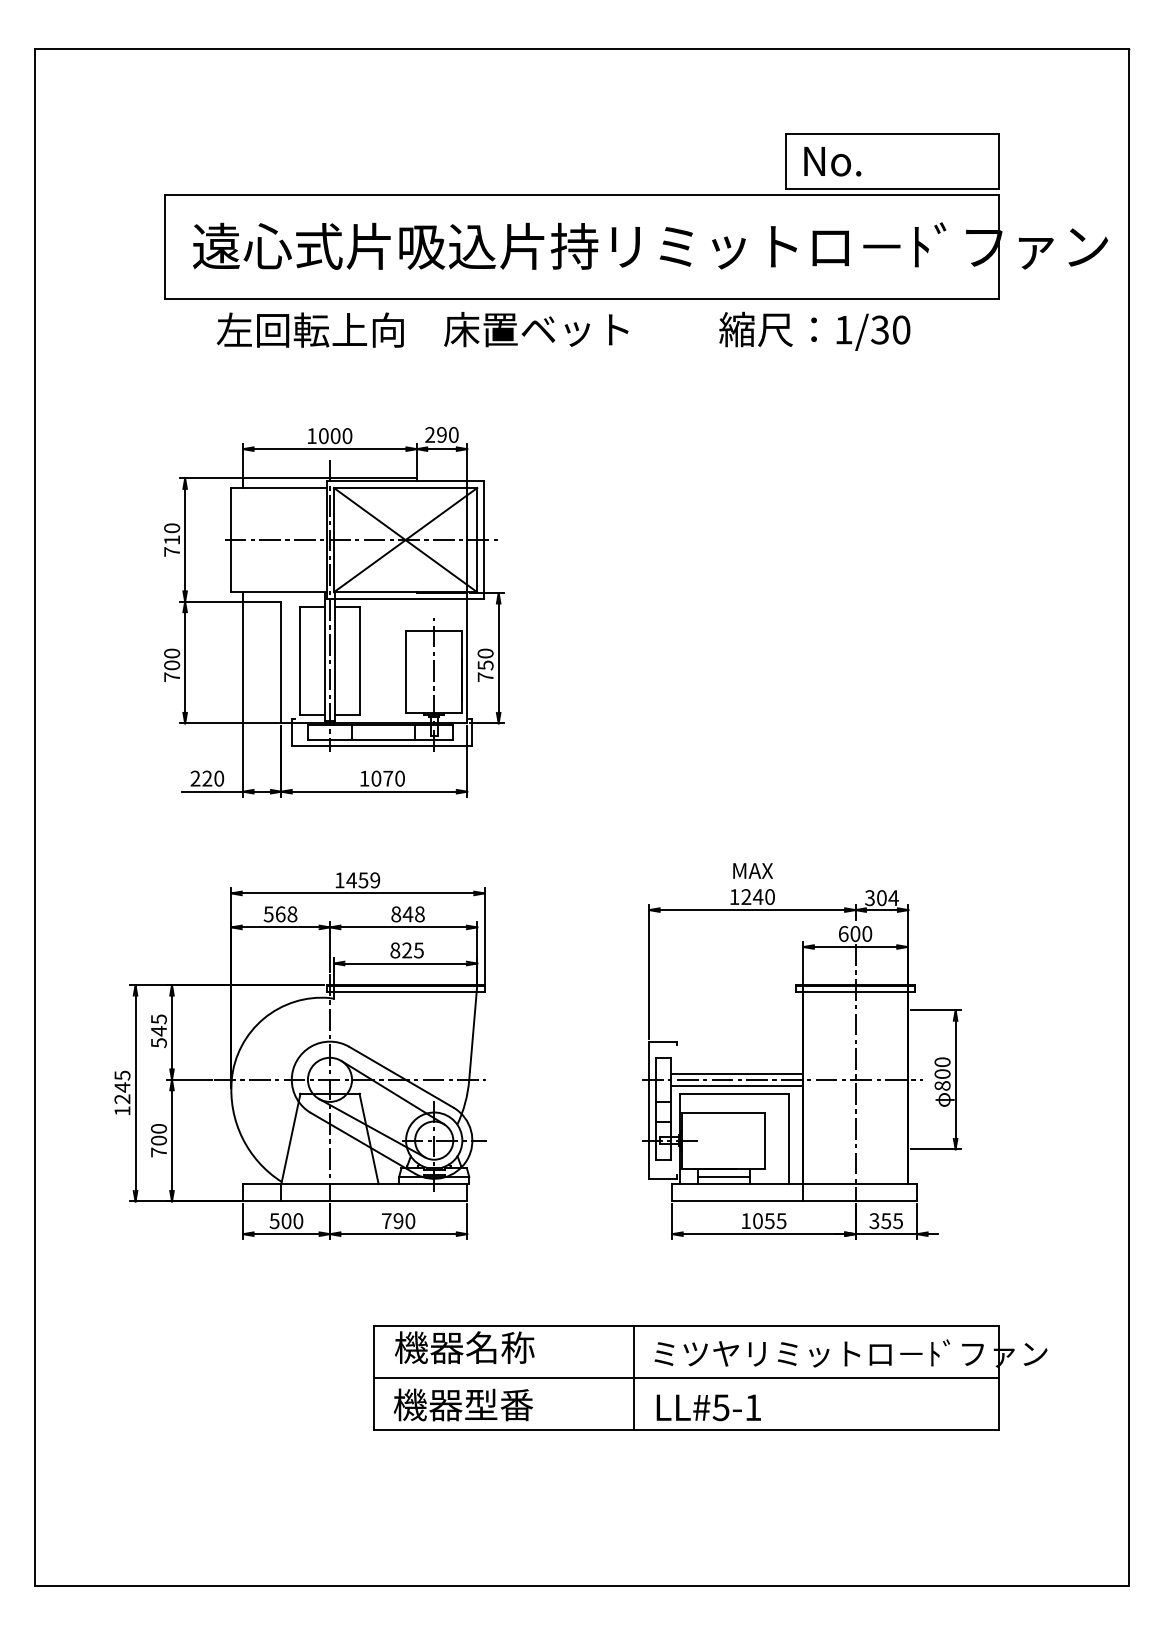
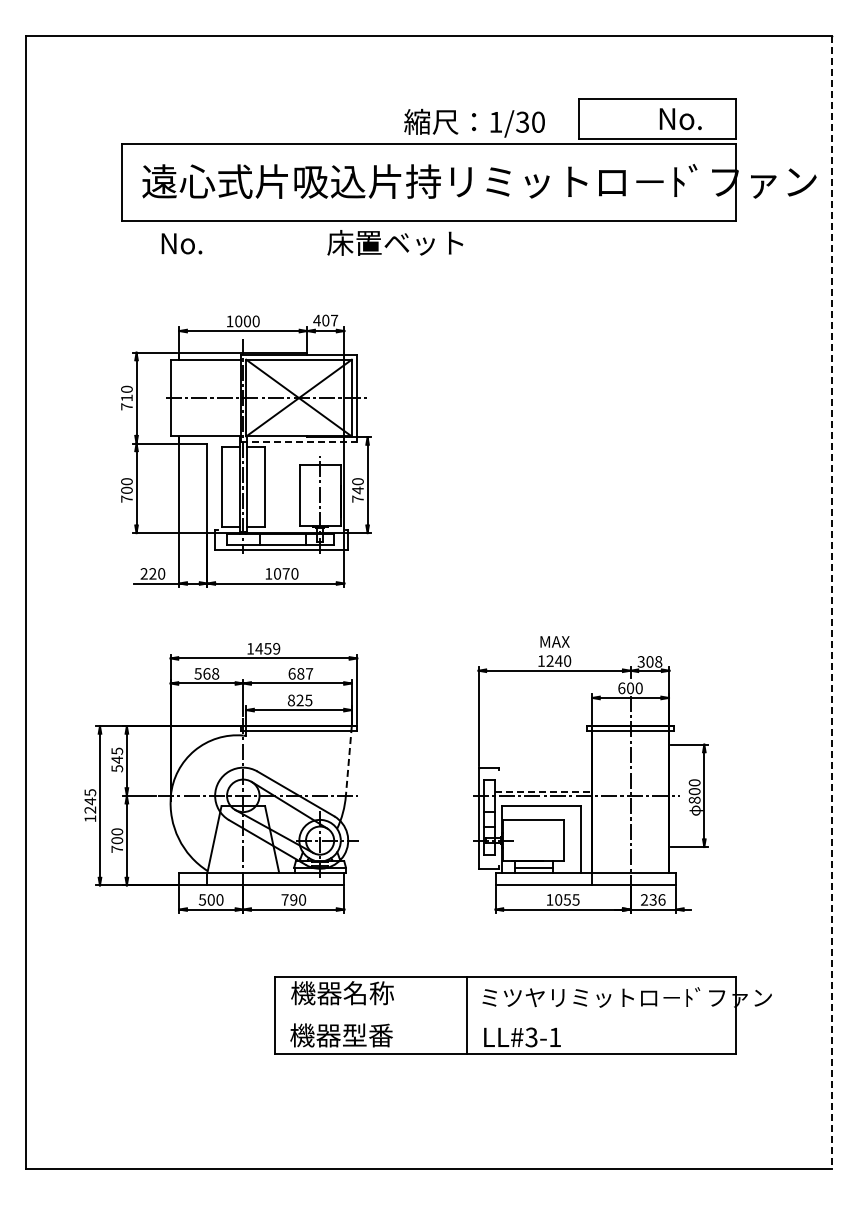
text: (832, 162) -> (680, 119), moved
text: (309, 330) -> (228, 243), 左回転上向 -> No.
text: (814, 330) -> (474, 122), moved
text: (441, 434) -> (325, 320), 290 -> 407
line: (406, 599) -> (299, 441), solid -> dashed
text: (484, 665) -> (357, 490), 750 -> 740
line: (1129, 817) -> (832, 602), solid -> dashed
text: (893, 897) -> (658, 661), 304 -> 308
text: (407, 913) -> (300, 673), 848 -> 687
line: (472, 1033) -> (348, 761), solid -> dashed
line: (737, 1073) -> (543, 791), solid -> dashed
line: (736, 1084) -> (542, 799), removed
text: (885, 1220) -> (652, 899), 355 -> 236
line: (685, 1377) -> (505, 1015), removed
text: (721, 1406) -> (531, 1036), LL#5-1 -> LL#3-1

